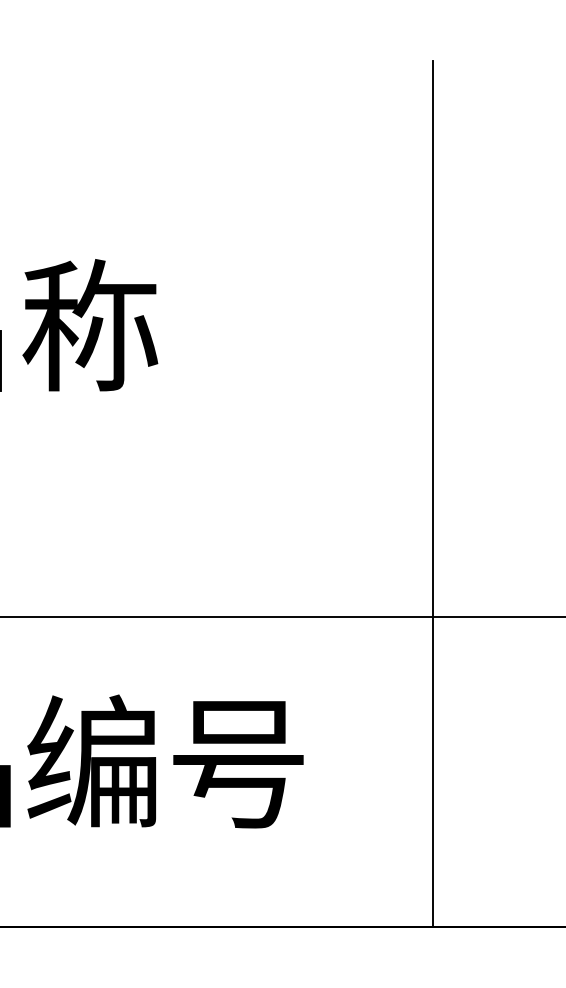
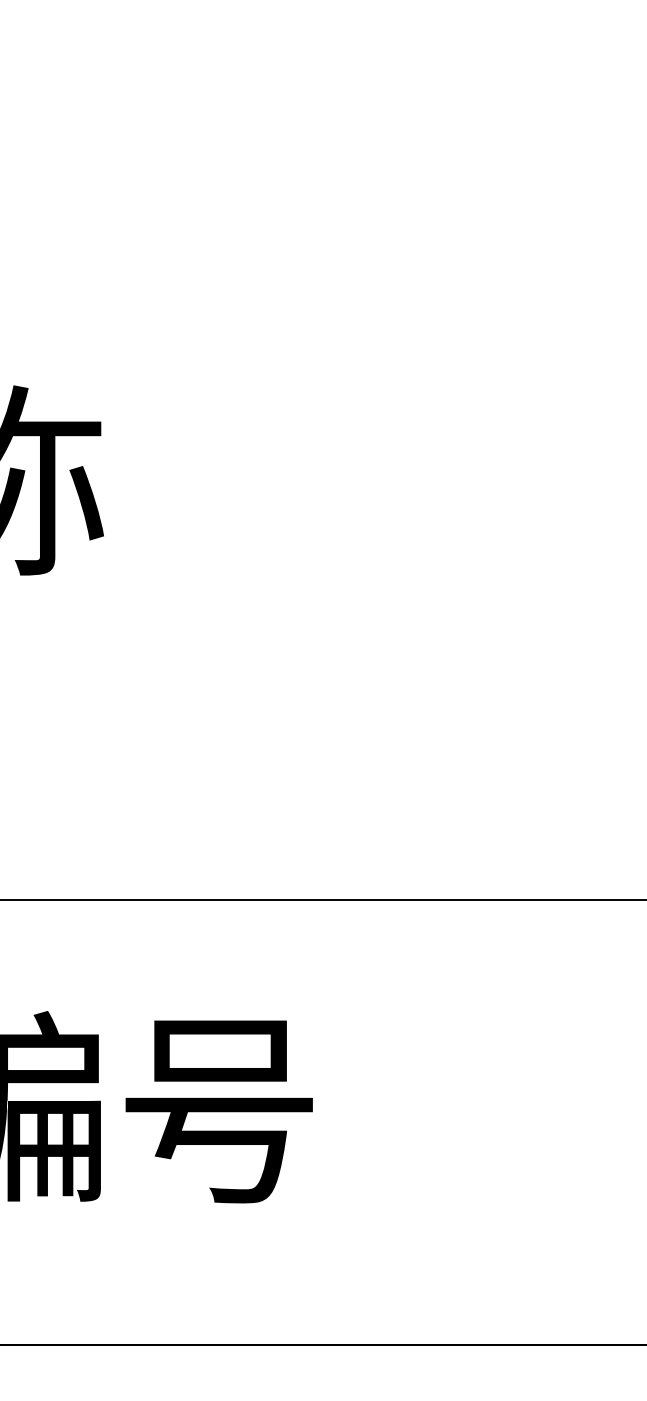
line: (433, 494) -> (499, 723), removed

